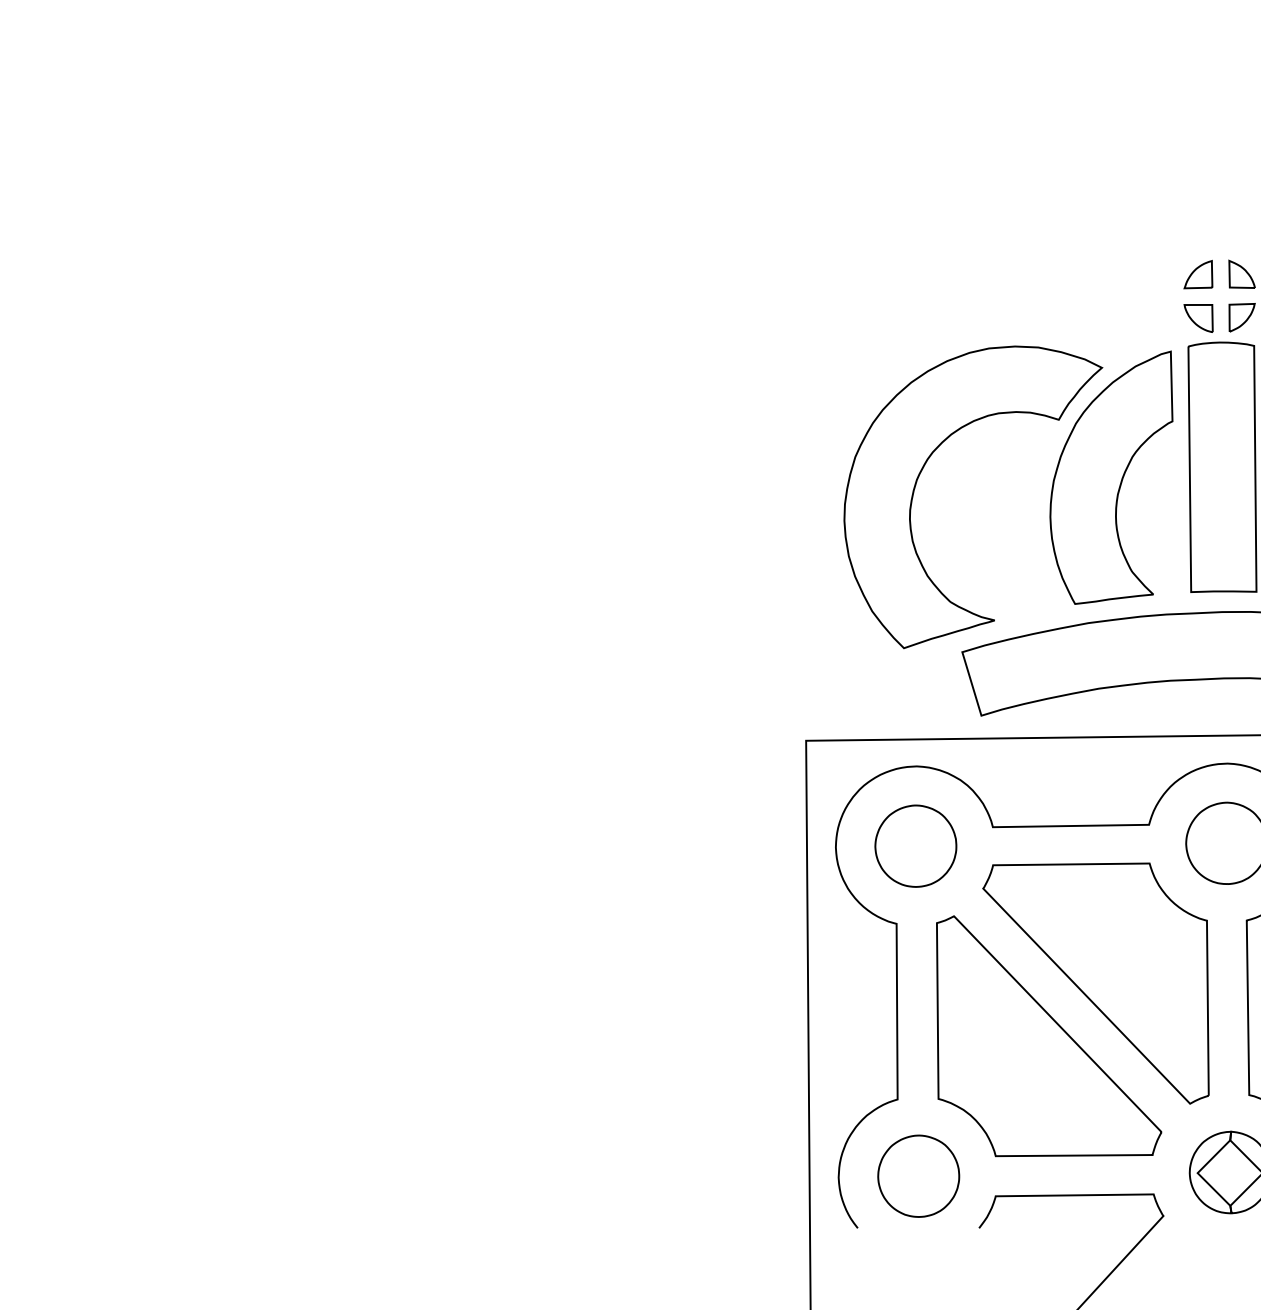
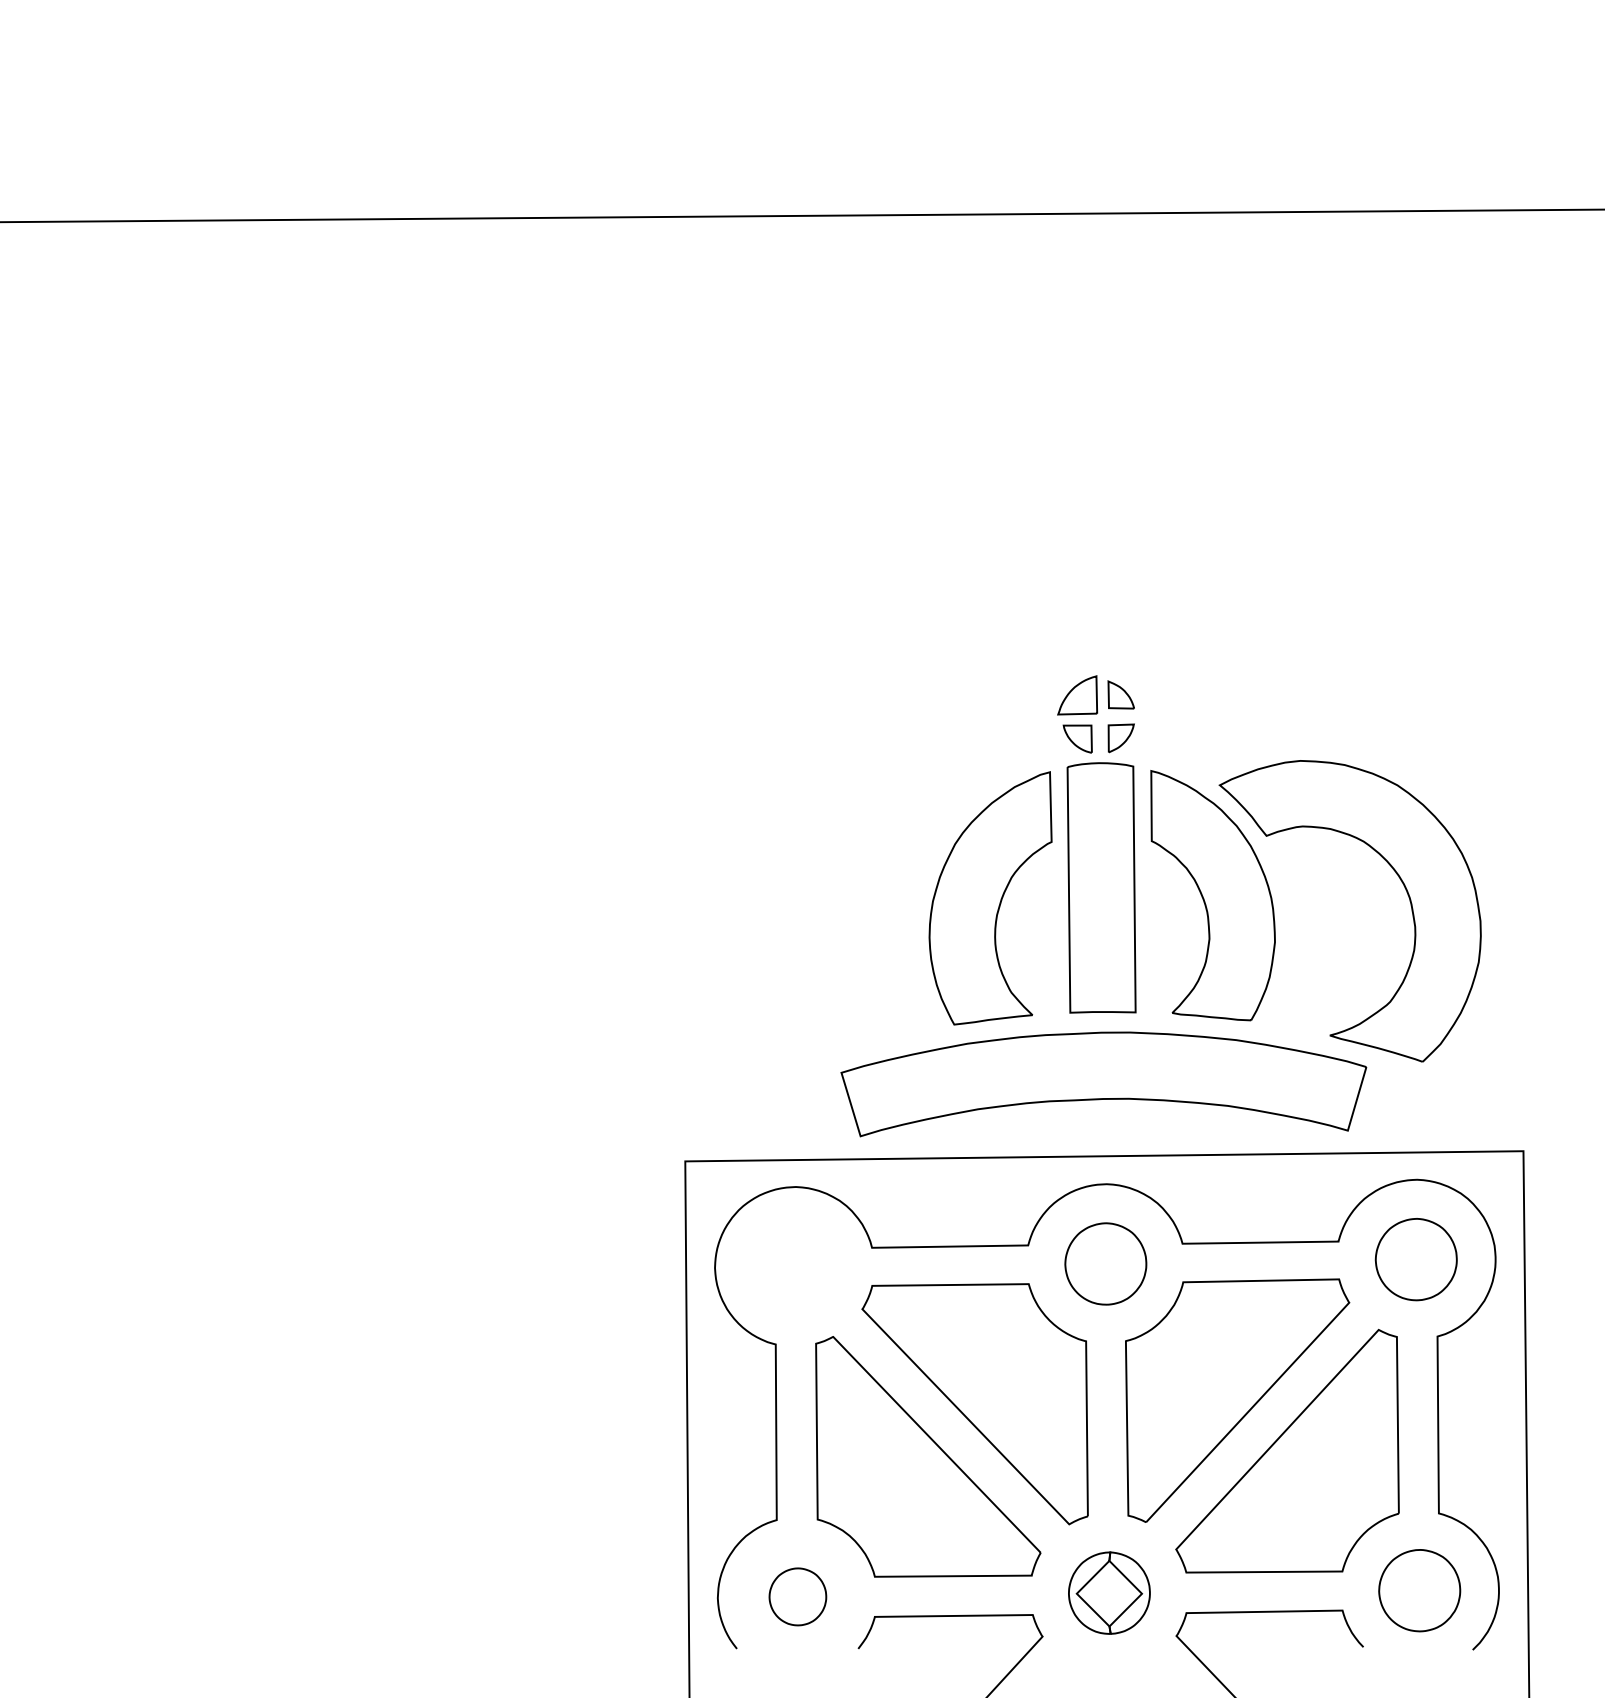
part: (1198, 273) -> (1077, 694), size x1.4
part: (925, 465) -> (804, 886), removed
part: (915, 845) -> (794, 1266), removed
part: (918, 1175) -> (797, 1596), size x0.7

